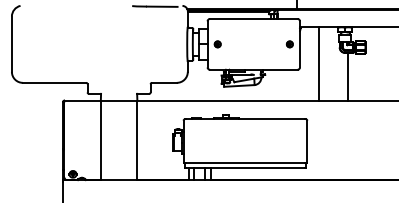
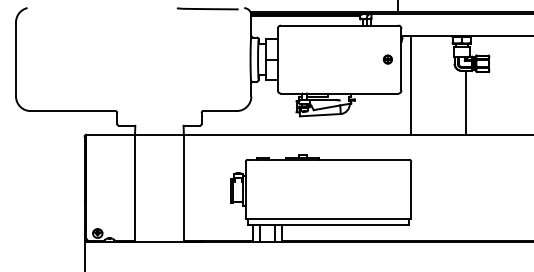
part: (217, 44) -> (291, 59), removed
line: (319, 63) -> (411, 85), moved

